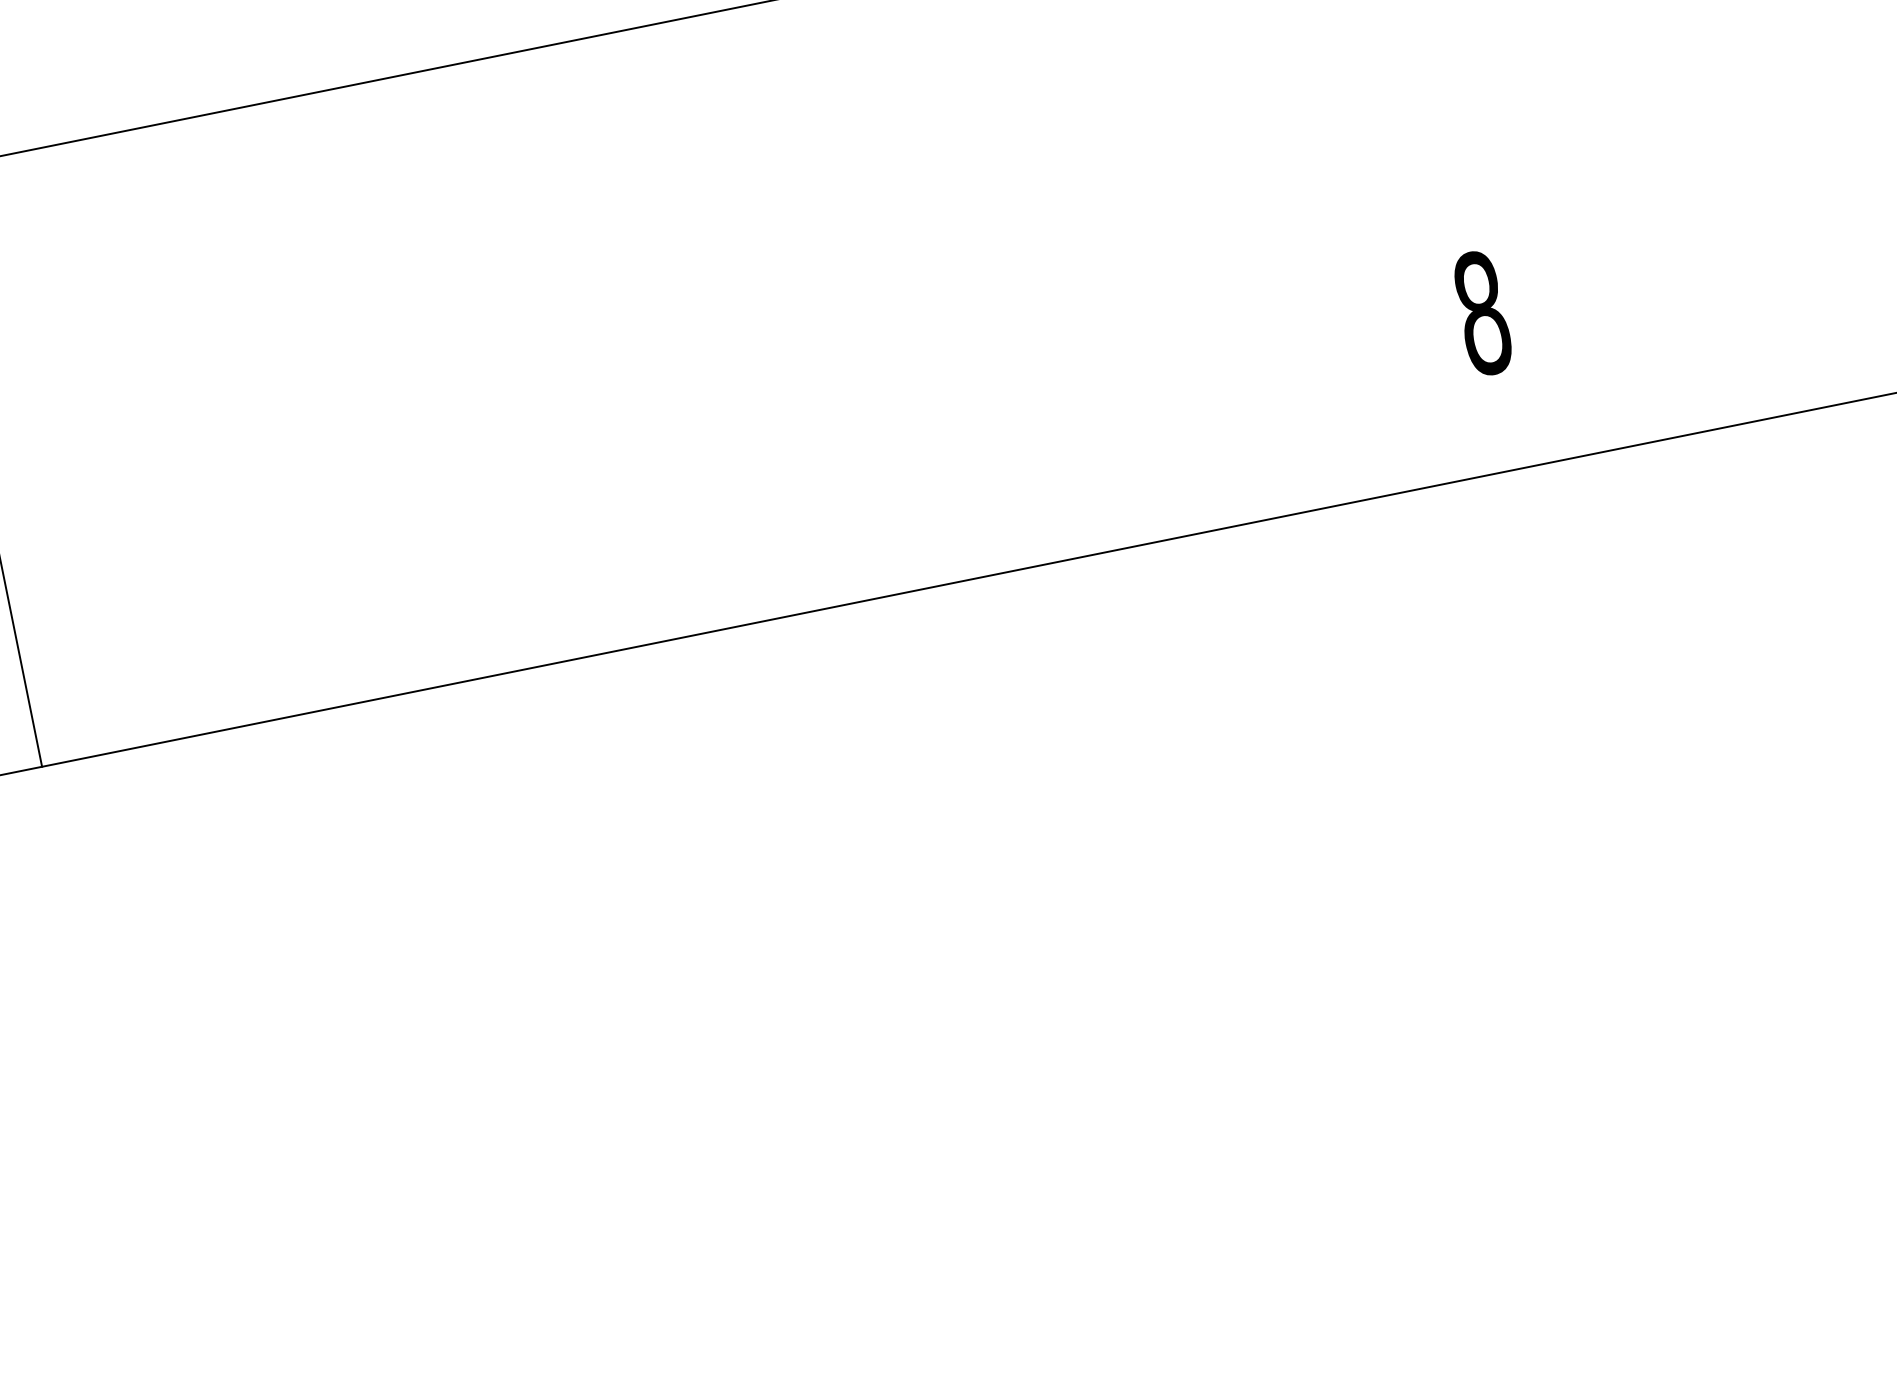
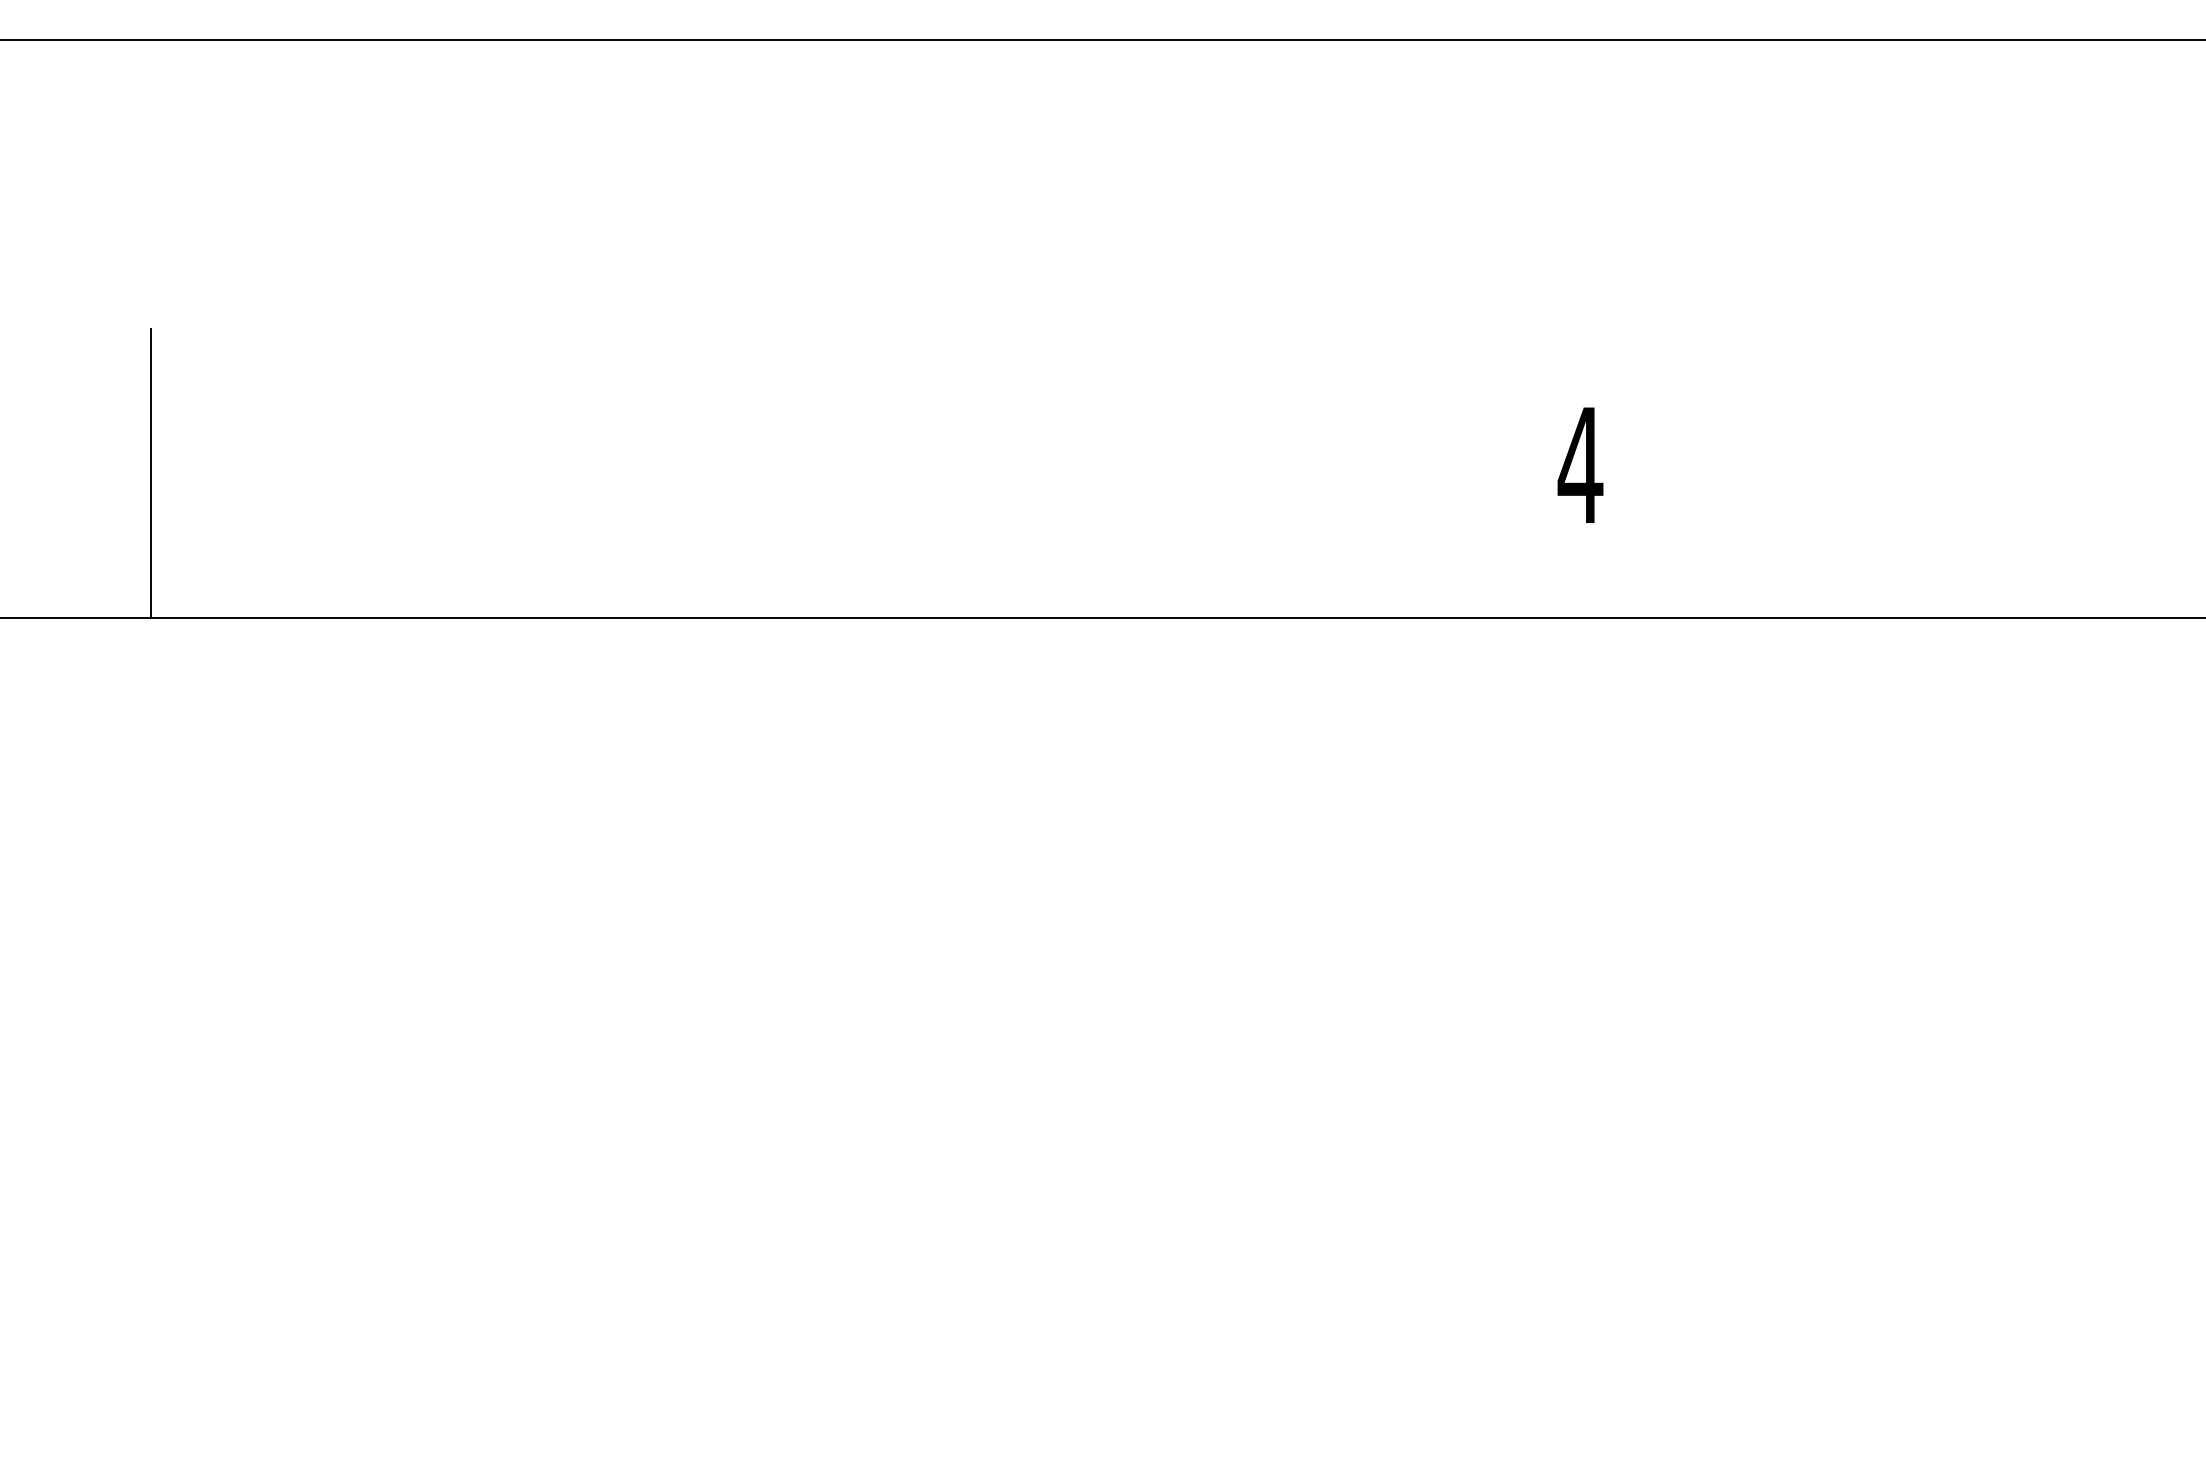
text: (1482, 313) -> (1580, 465), 8 -> 4

